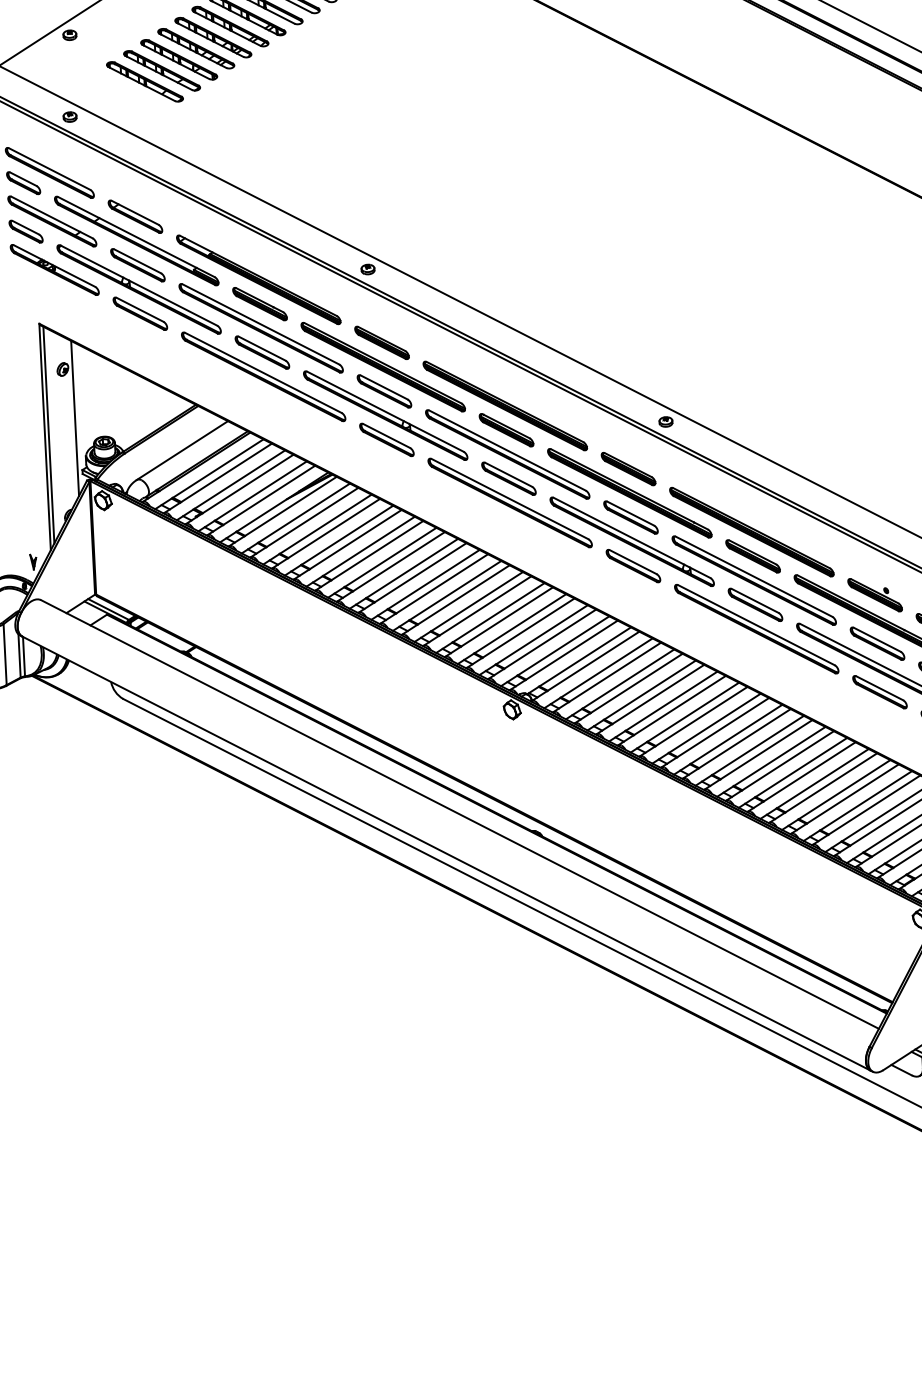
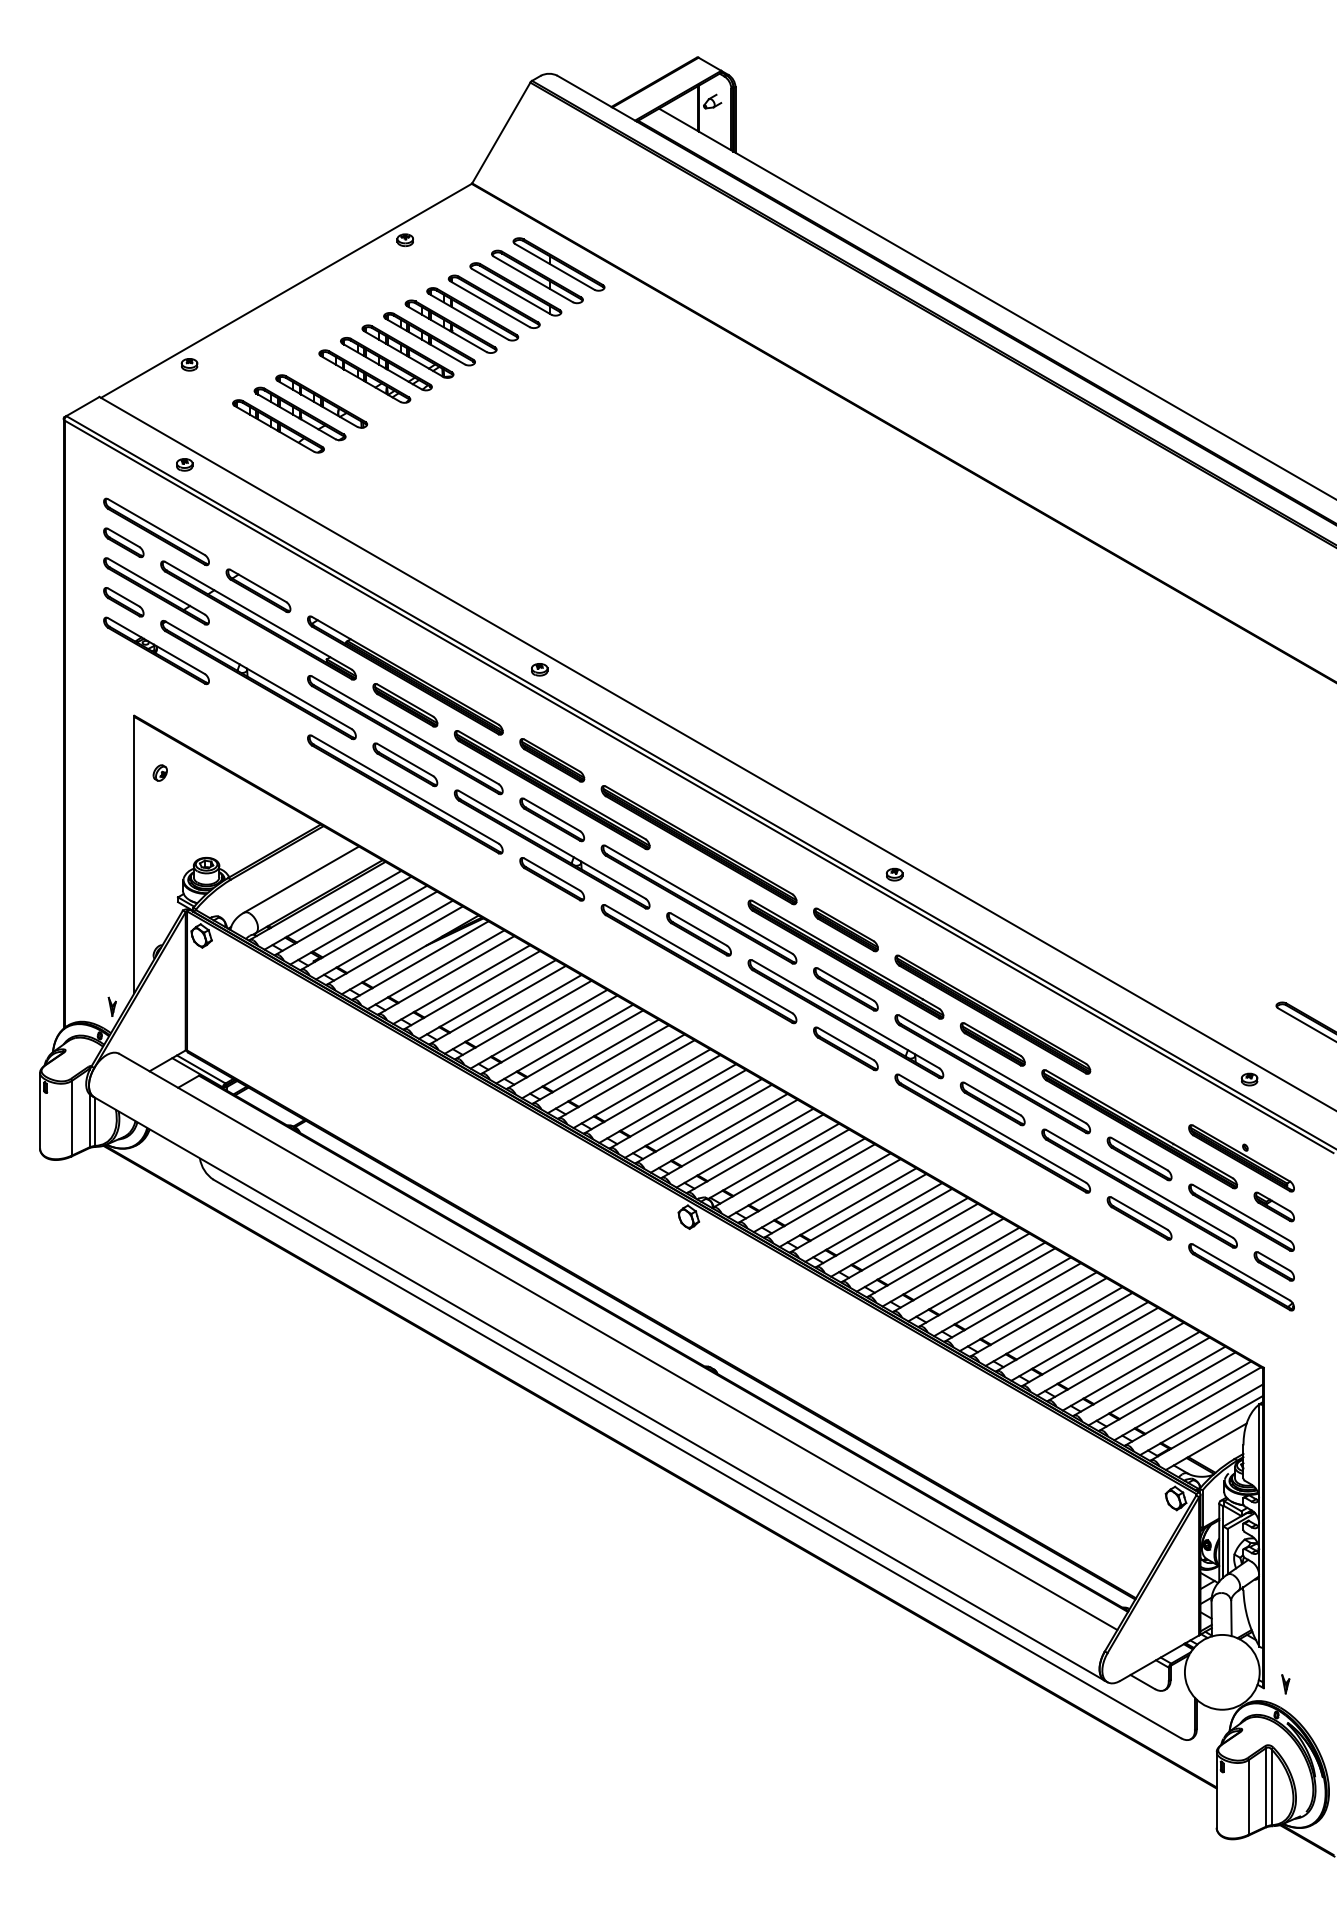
part: (195, 48) -> (342, 388), removed
part: (137, 265) -> (258, 650), removed
part: (140, 313) -> (258, 709), removed
line: (75, 418) -> (172, 833), removed
part: (506, 429) -> (699, 874), removed
line: (49, 435) -> (139, 852), removed
part: (874, 595) -> (1139, 1099), removed

